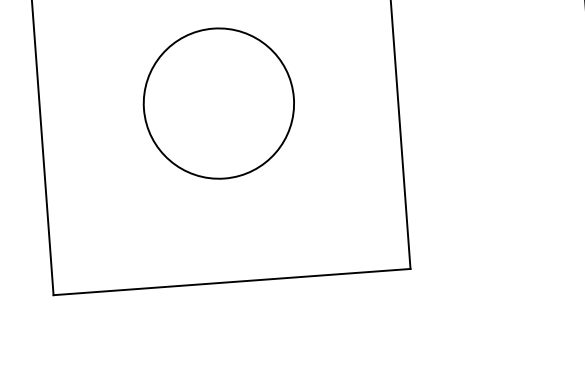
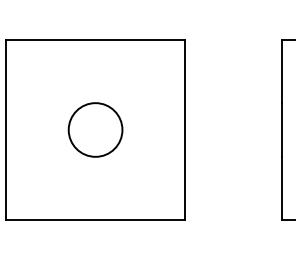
circle: (218, 102) -> (95, 129), size x0.71

